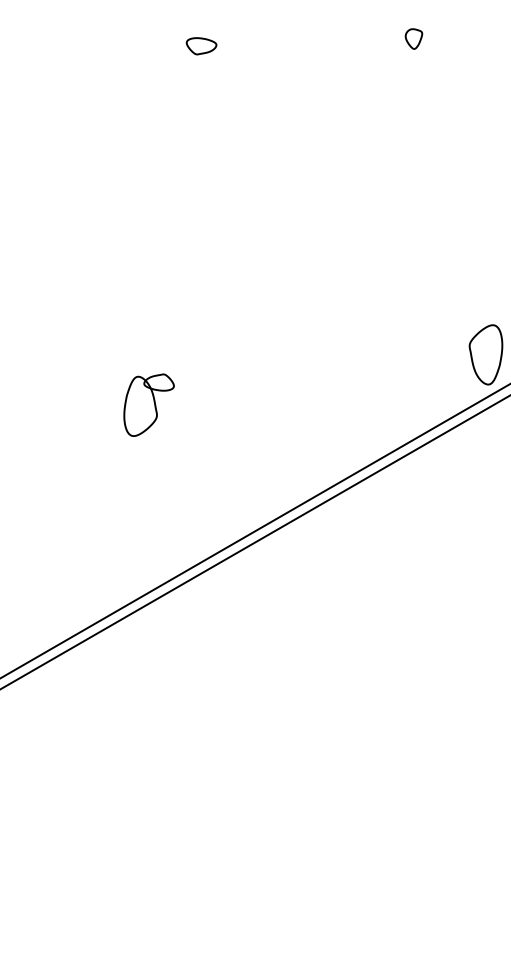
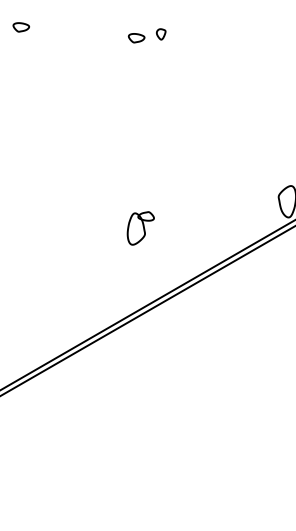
part: (414, 39) -> (161, 34), moved
part: (148, 405) -> (140, 228), moved

